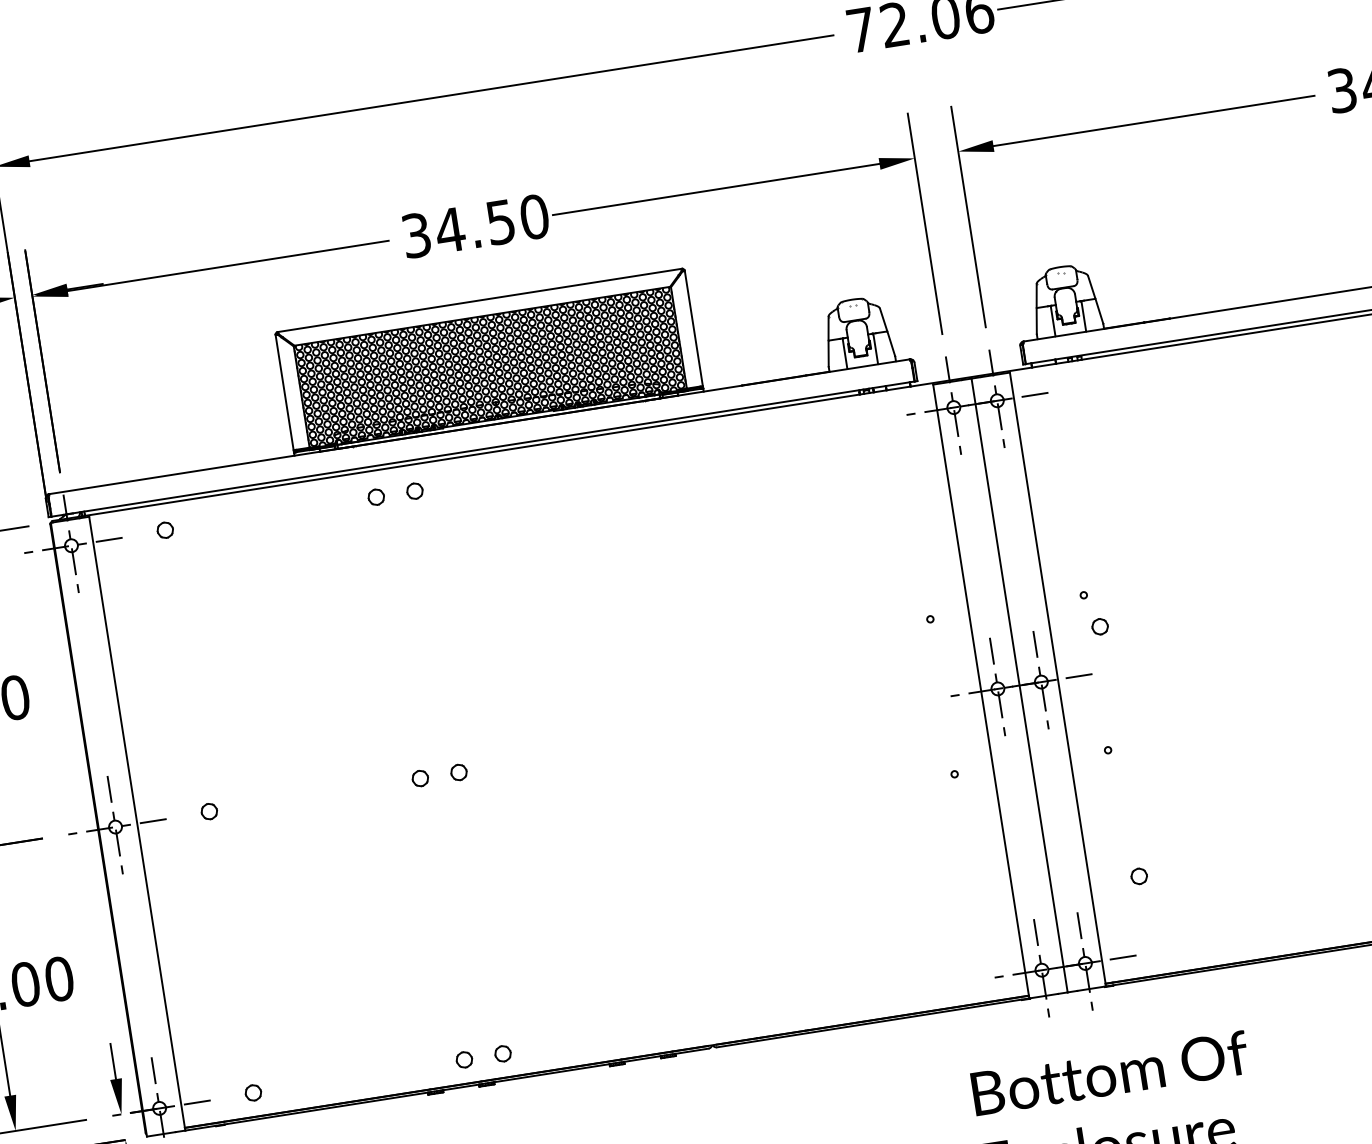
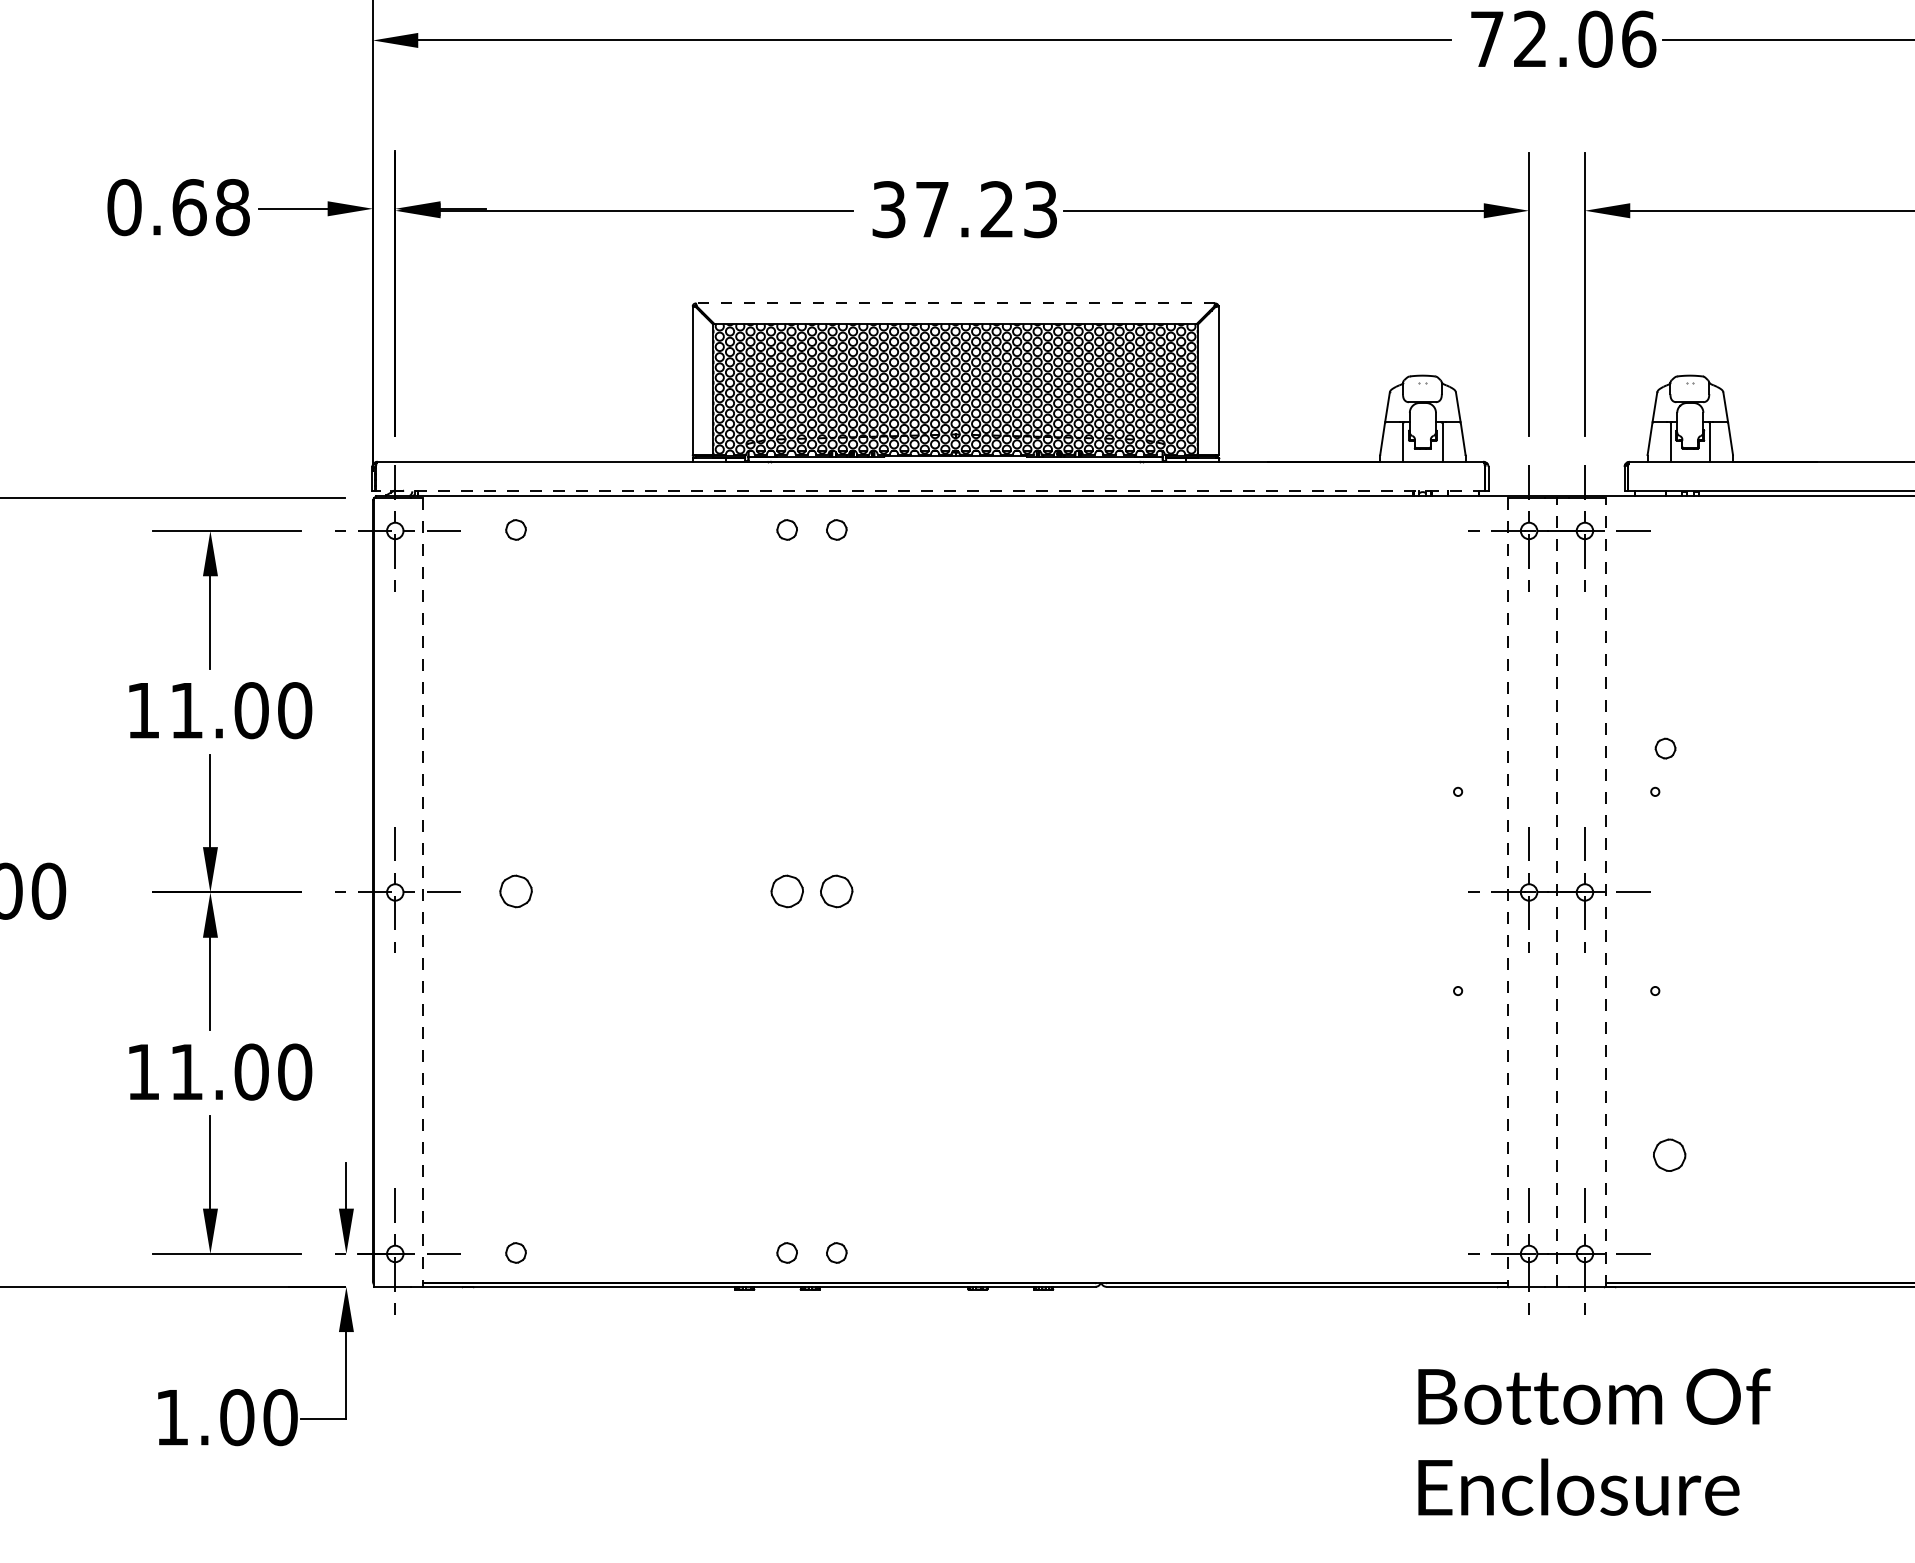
text: (491, 223) -> (985, 209), 34.50 -> 37.23
line: (479, 300) -> (955, 303), solid -> dashed
line: (482, 449) -> (929, 490), solid -> dashed
part: (1100, 626) -> (1665, 748), moved
line: (1058, 678) -> (1606, 891), solid -> dashed
line: (1019, 684) -> (1557, 891), solid -> dashed
line: (981, 691) -> (1507, 892), solid -> dashed
part: (458, 772) -> (836, 891), size x1.6
part: (419, 778) -> (786, 891), size x1.6
part: (208, 811) -> (515, 891), size x1.6
line: (137, 823) -> (423, 892), solid -> dashed
part: (1139, 876) -> (1669, 1155), size x1.6

